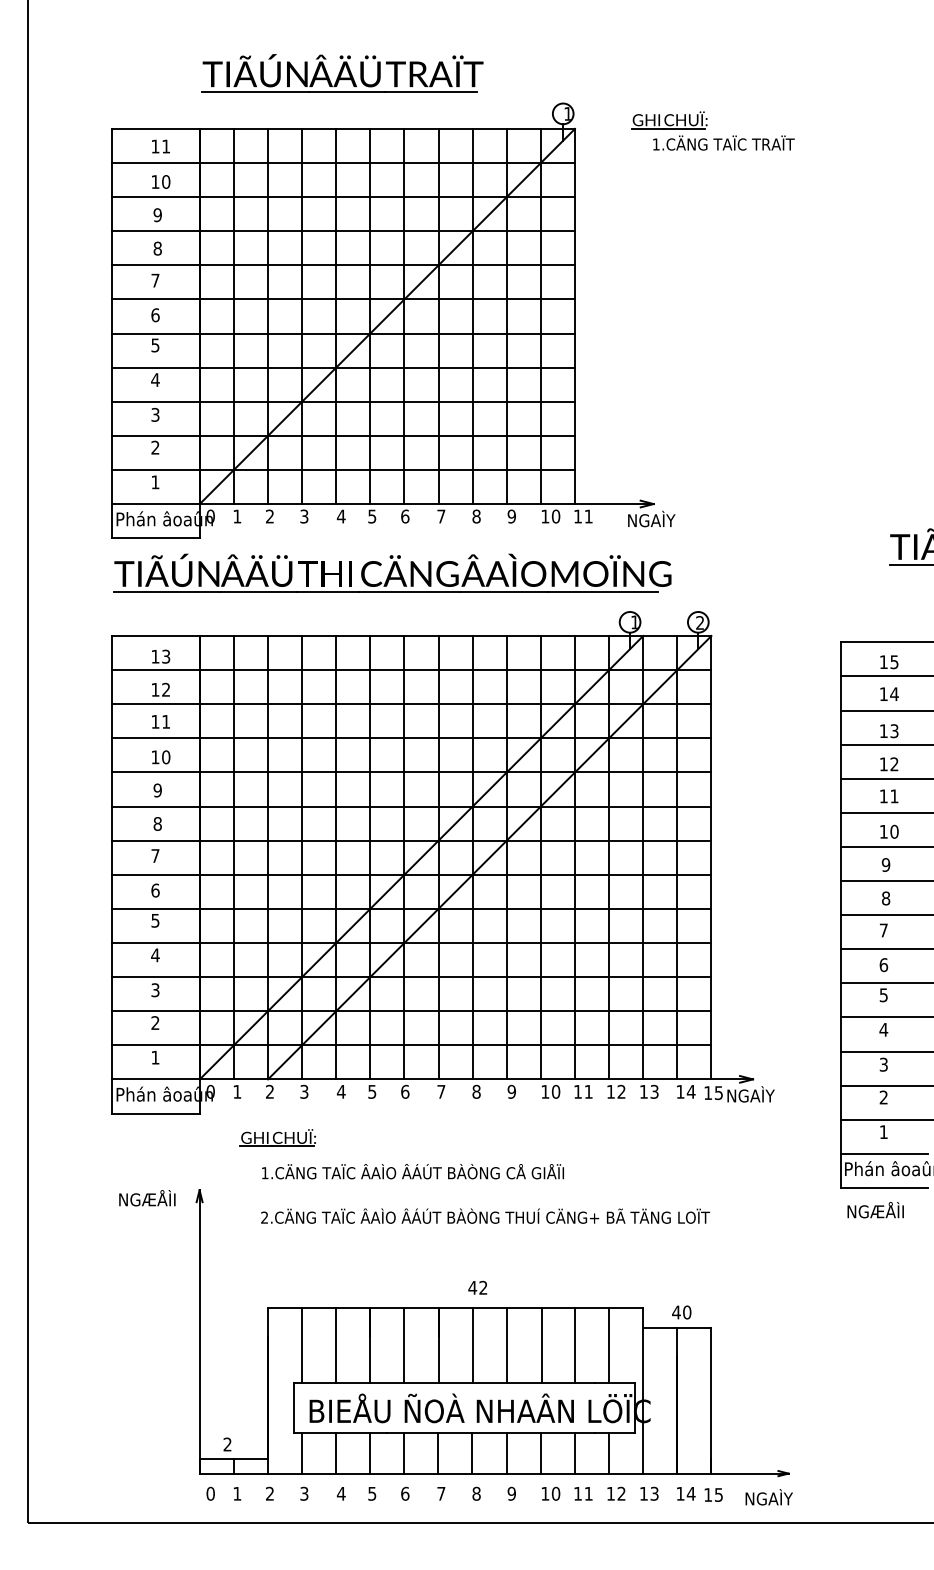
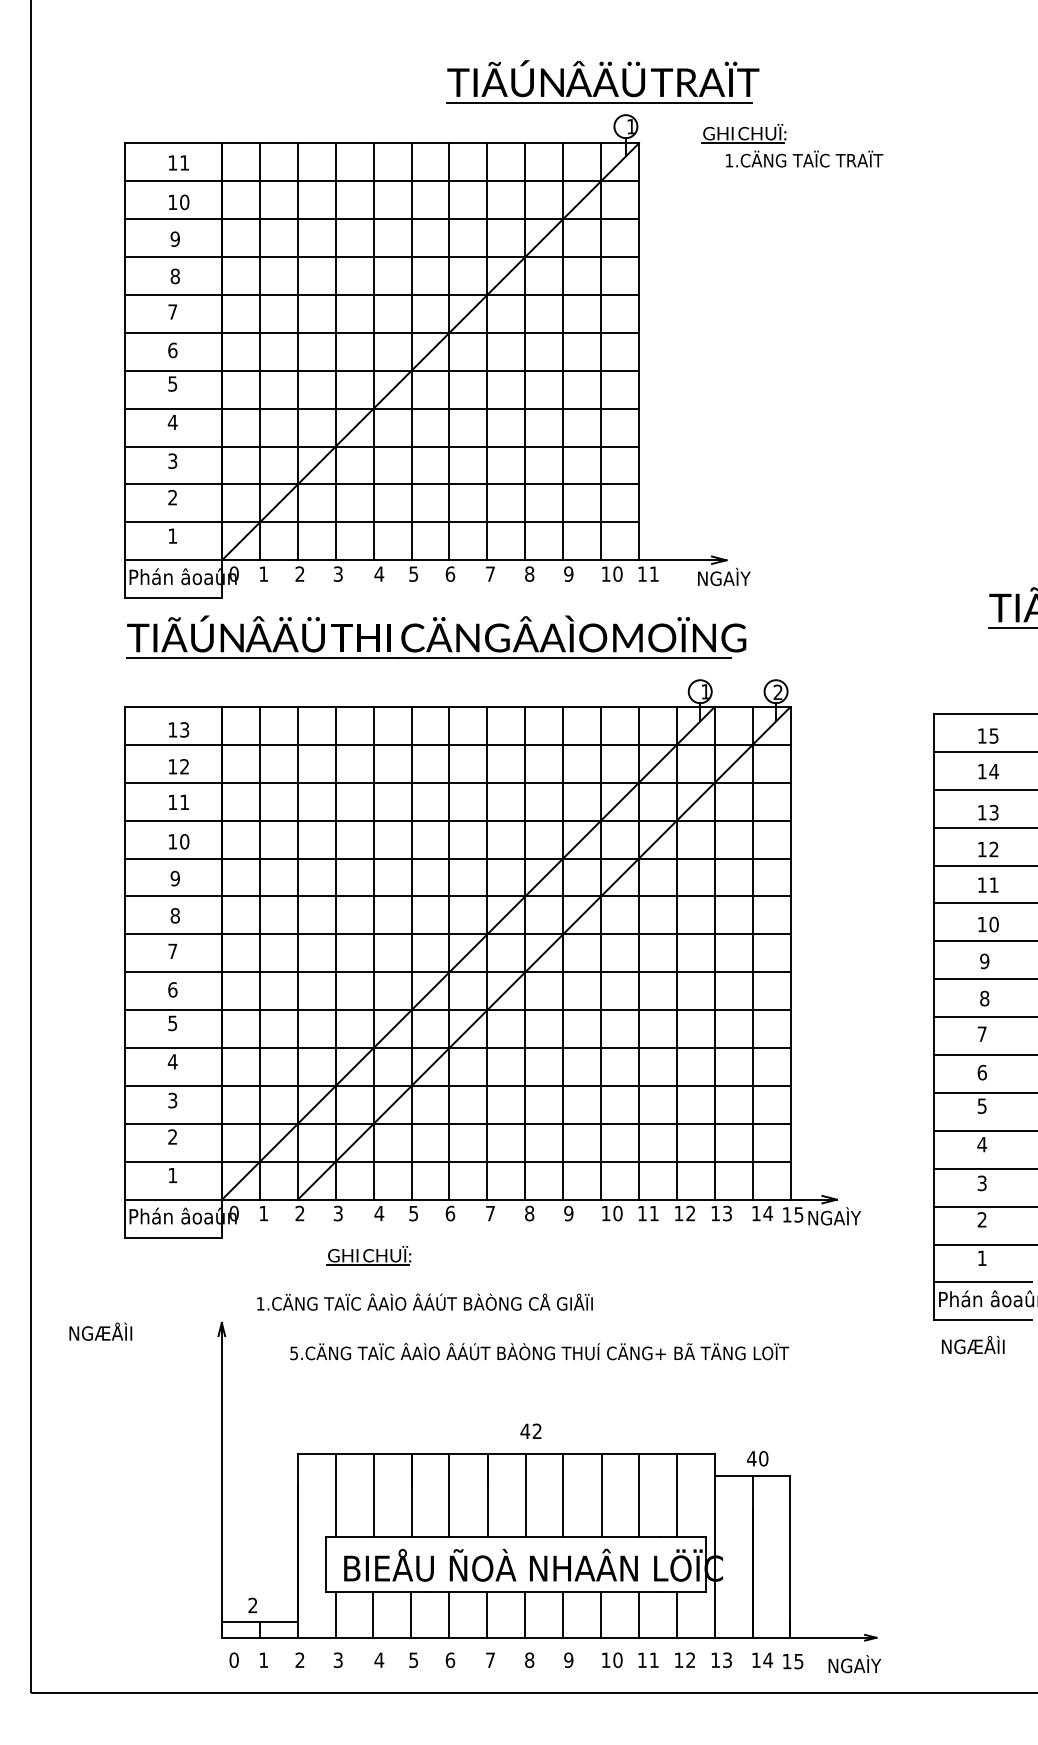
part: (342, 73) -> (602, 81), moved
part: (277, 1137) -> (368, 1255), moved
text: (412, 1171) -> (424, 1301), moved
text: (147, 1198) -> (100, 1331), moved
text: (264, 1217) -> (293, 1353), 2.CÄNG -> 5.CÄNG

